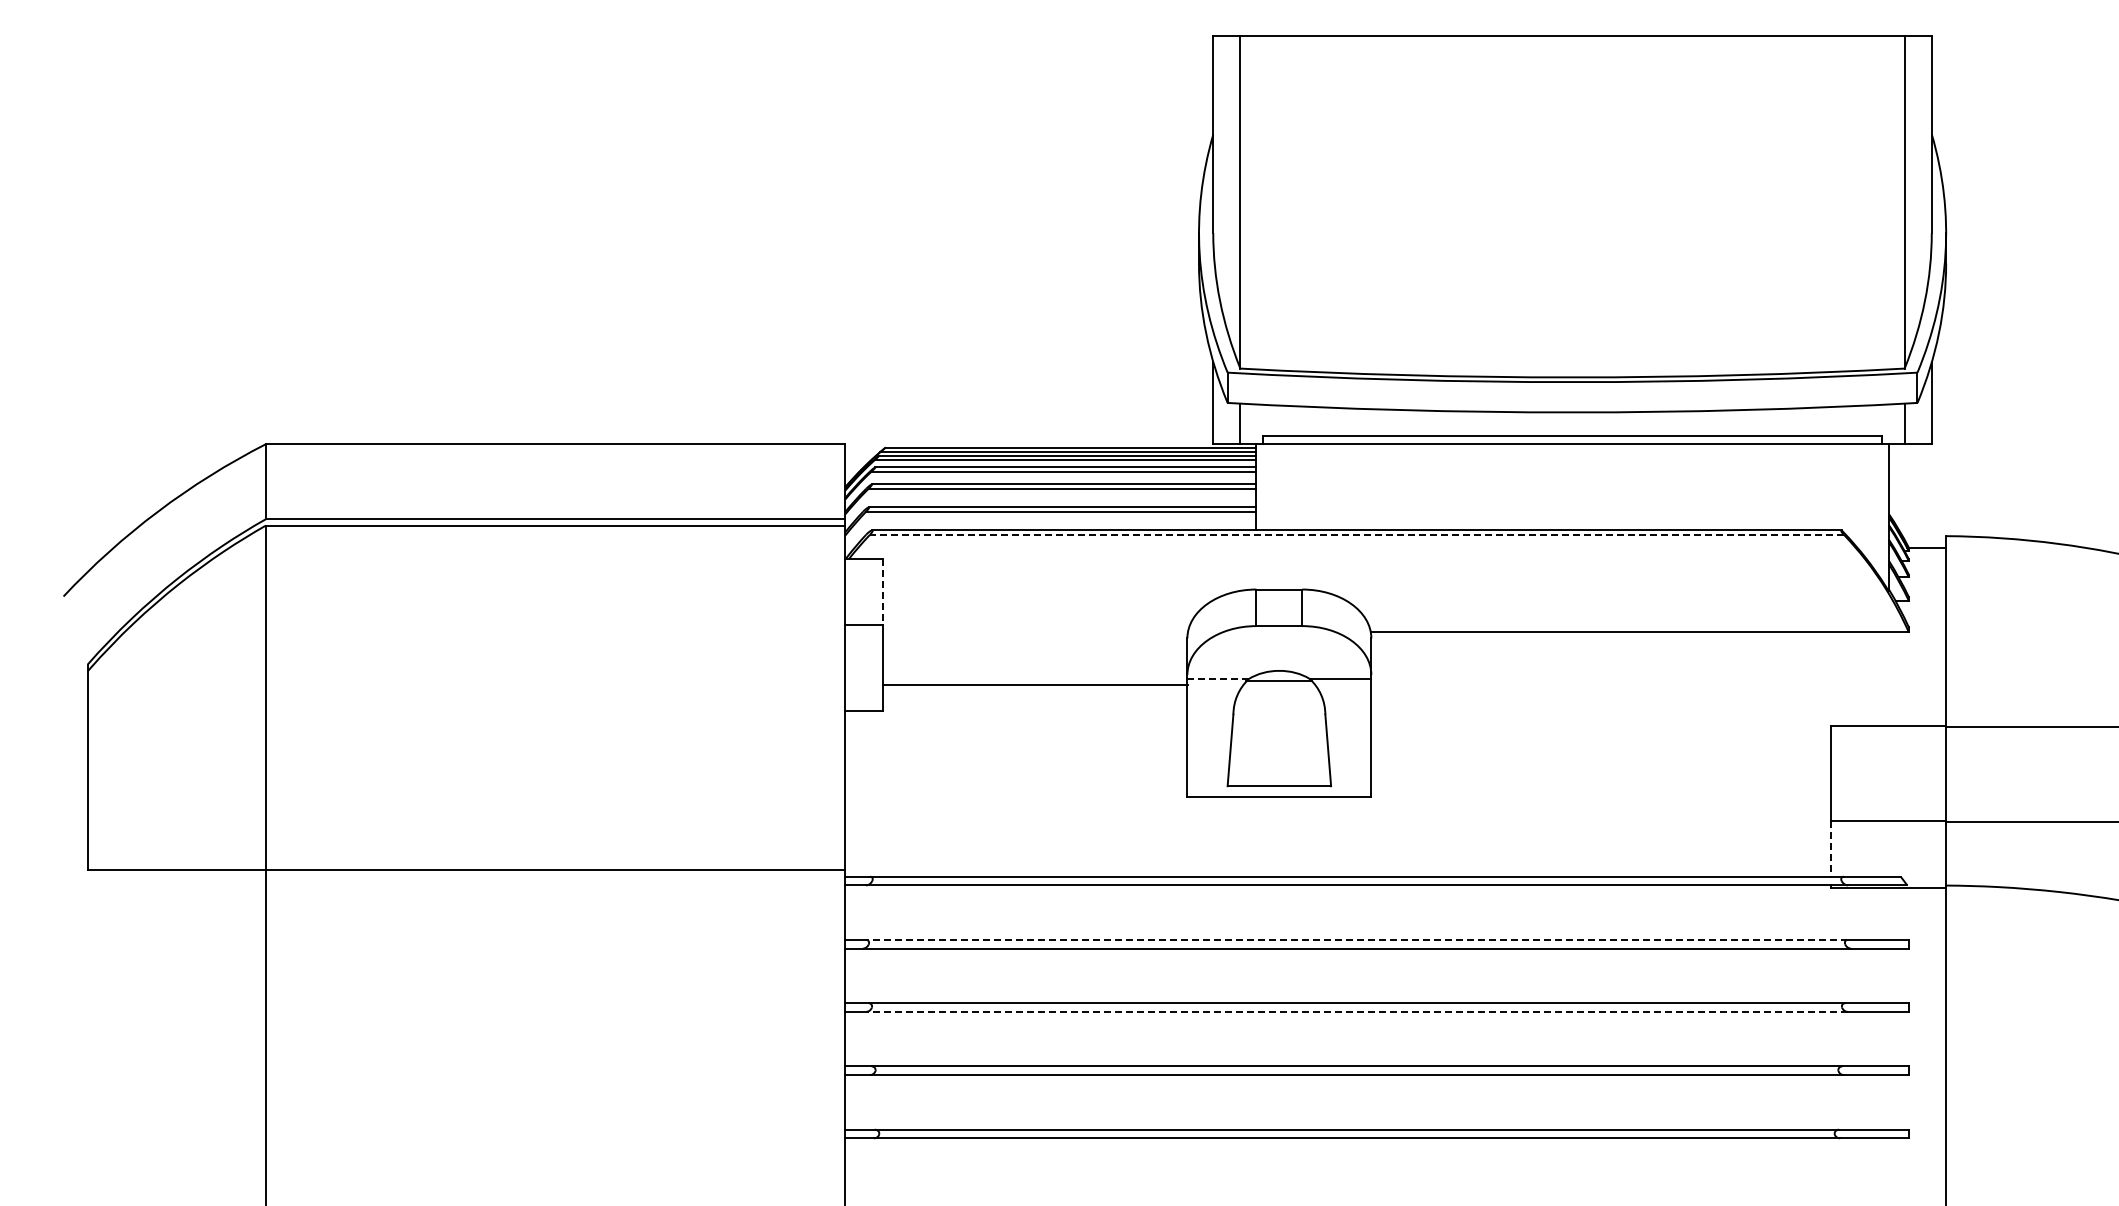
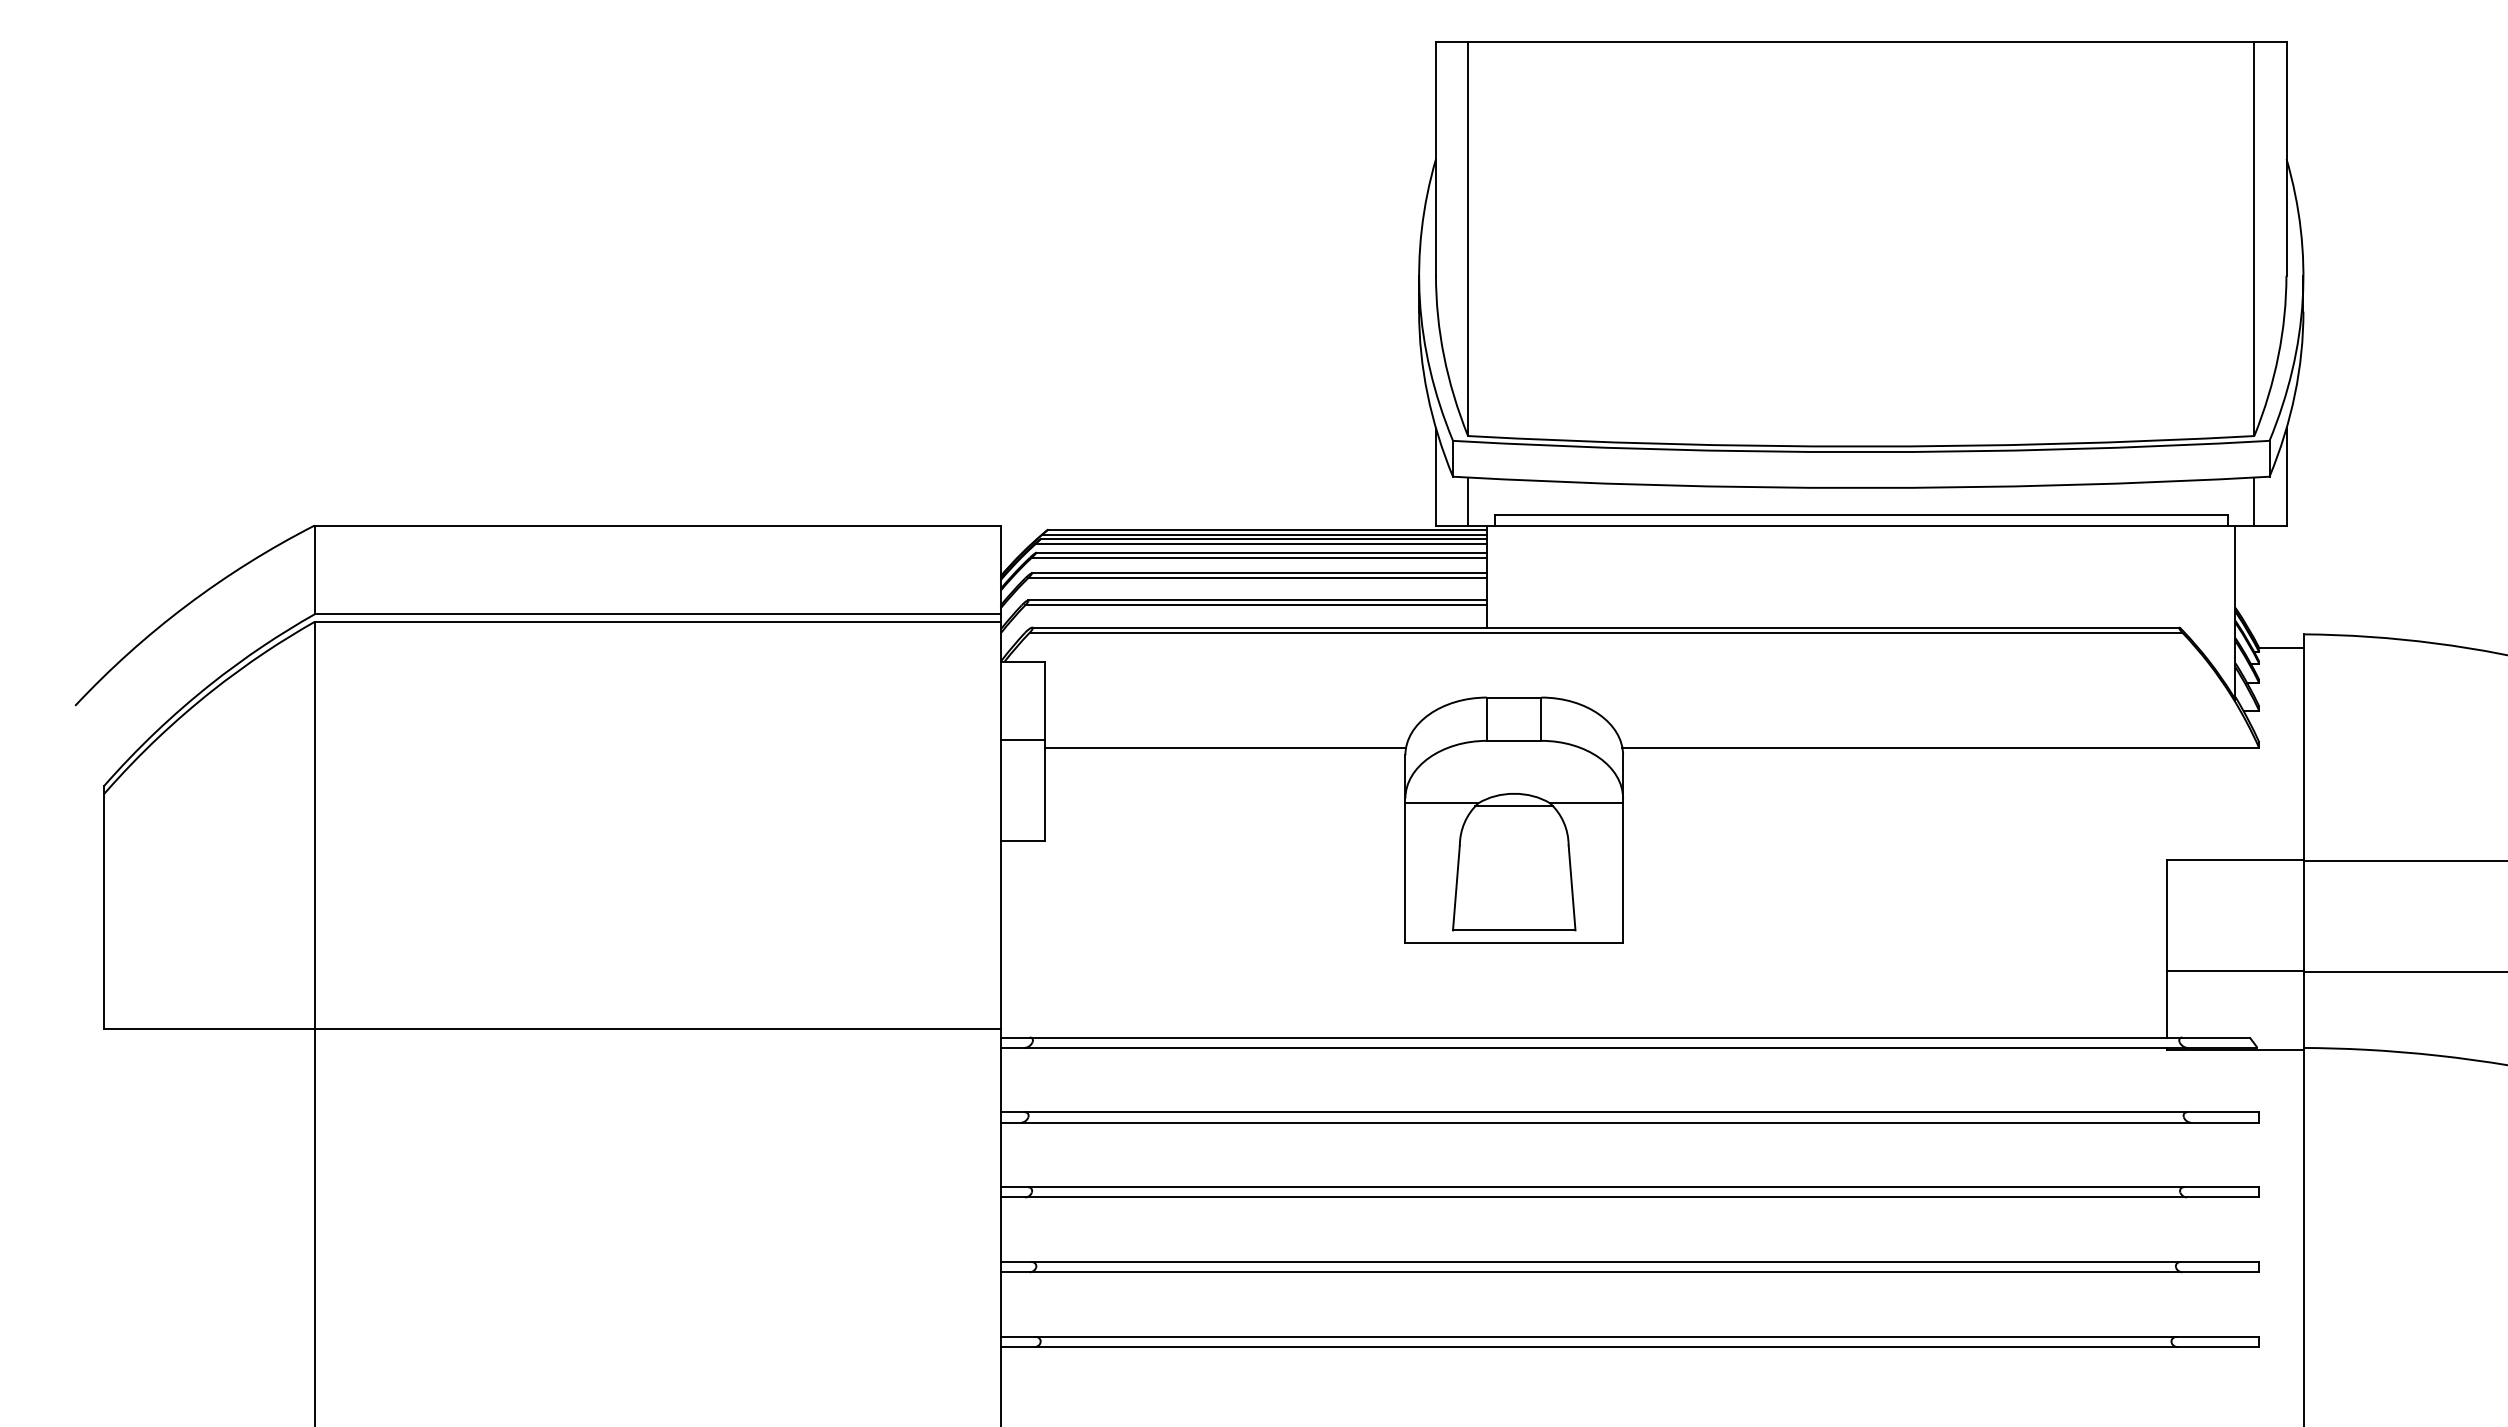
line: (1356, 534) -> (1605, 632), dashed -> solid
line: (882, 592) -> (1044, 701), dashed -> solid
line: (1218, 678) -> (1442, 802), dashed -> solid
line: (1034, 685) -> (1224, 748), moved
line: (1831, 849) -> (2167, 1005), dashed -> solid
line: (1356, 940) -> (1605, 1112), dashed -> solid
line: (1356, 1011) -> (1605, 1197), dashed -> solid

